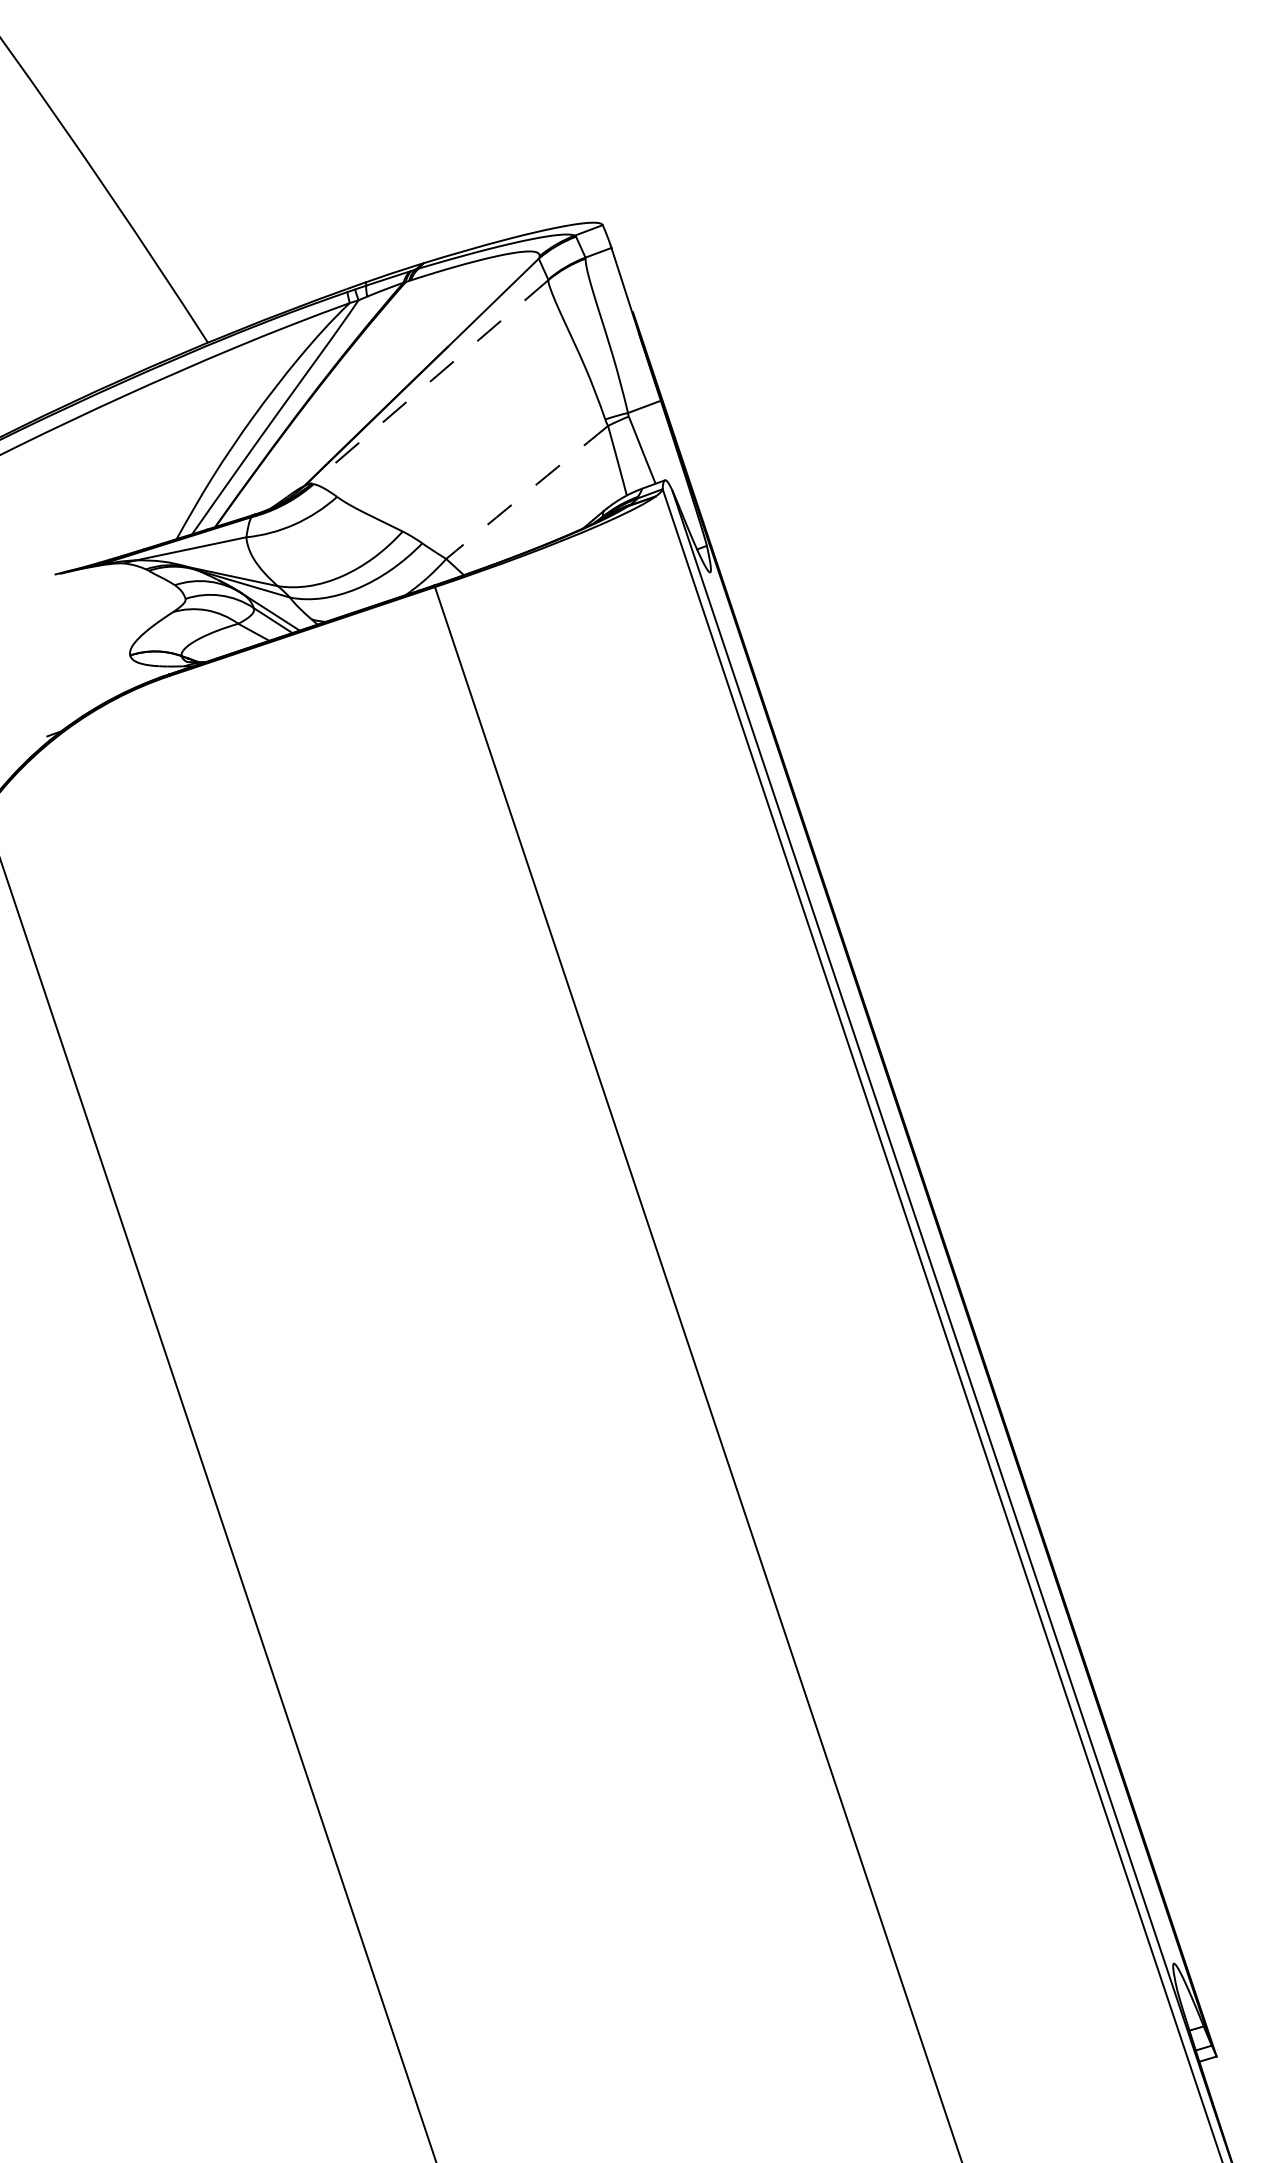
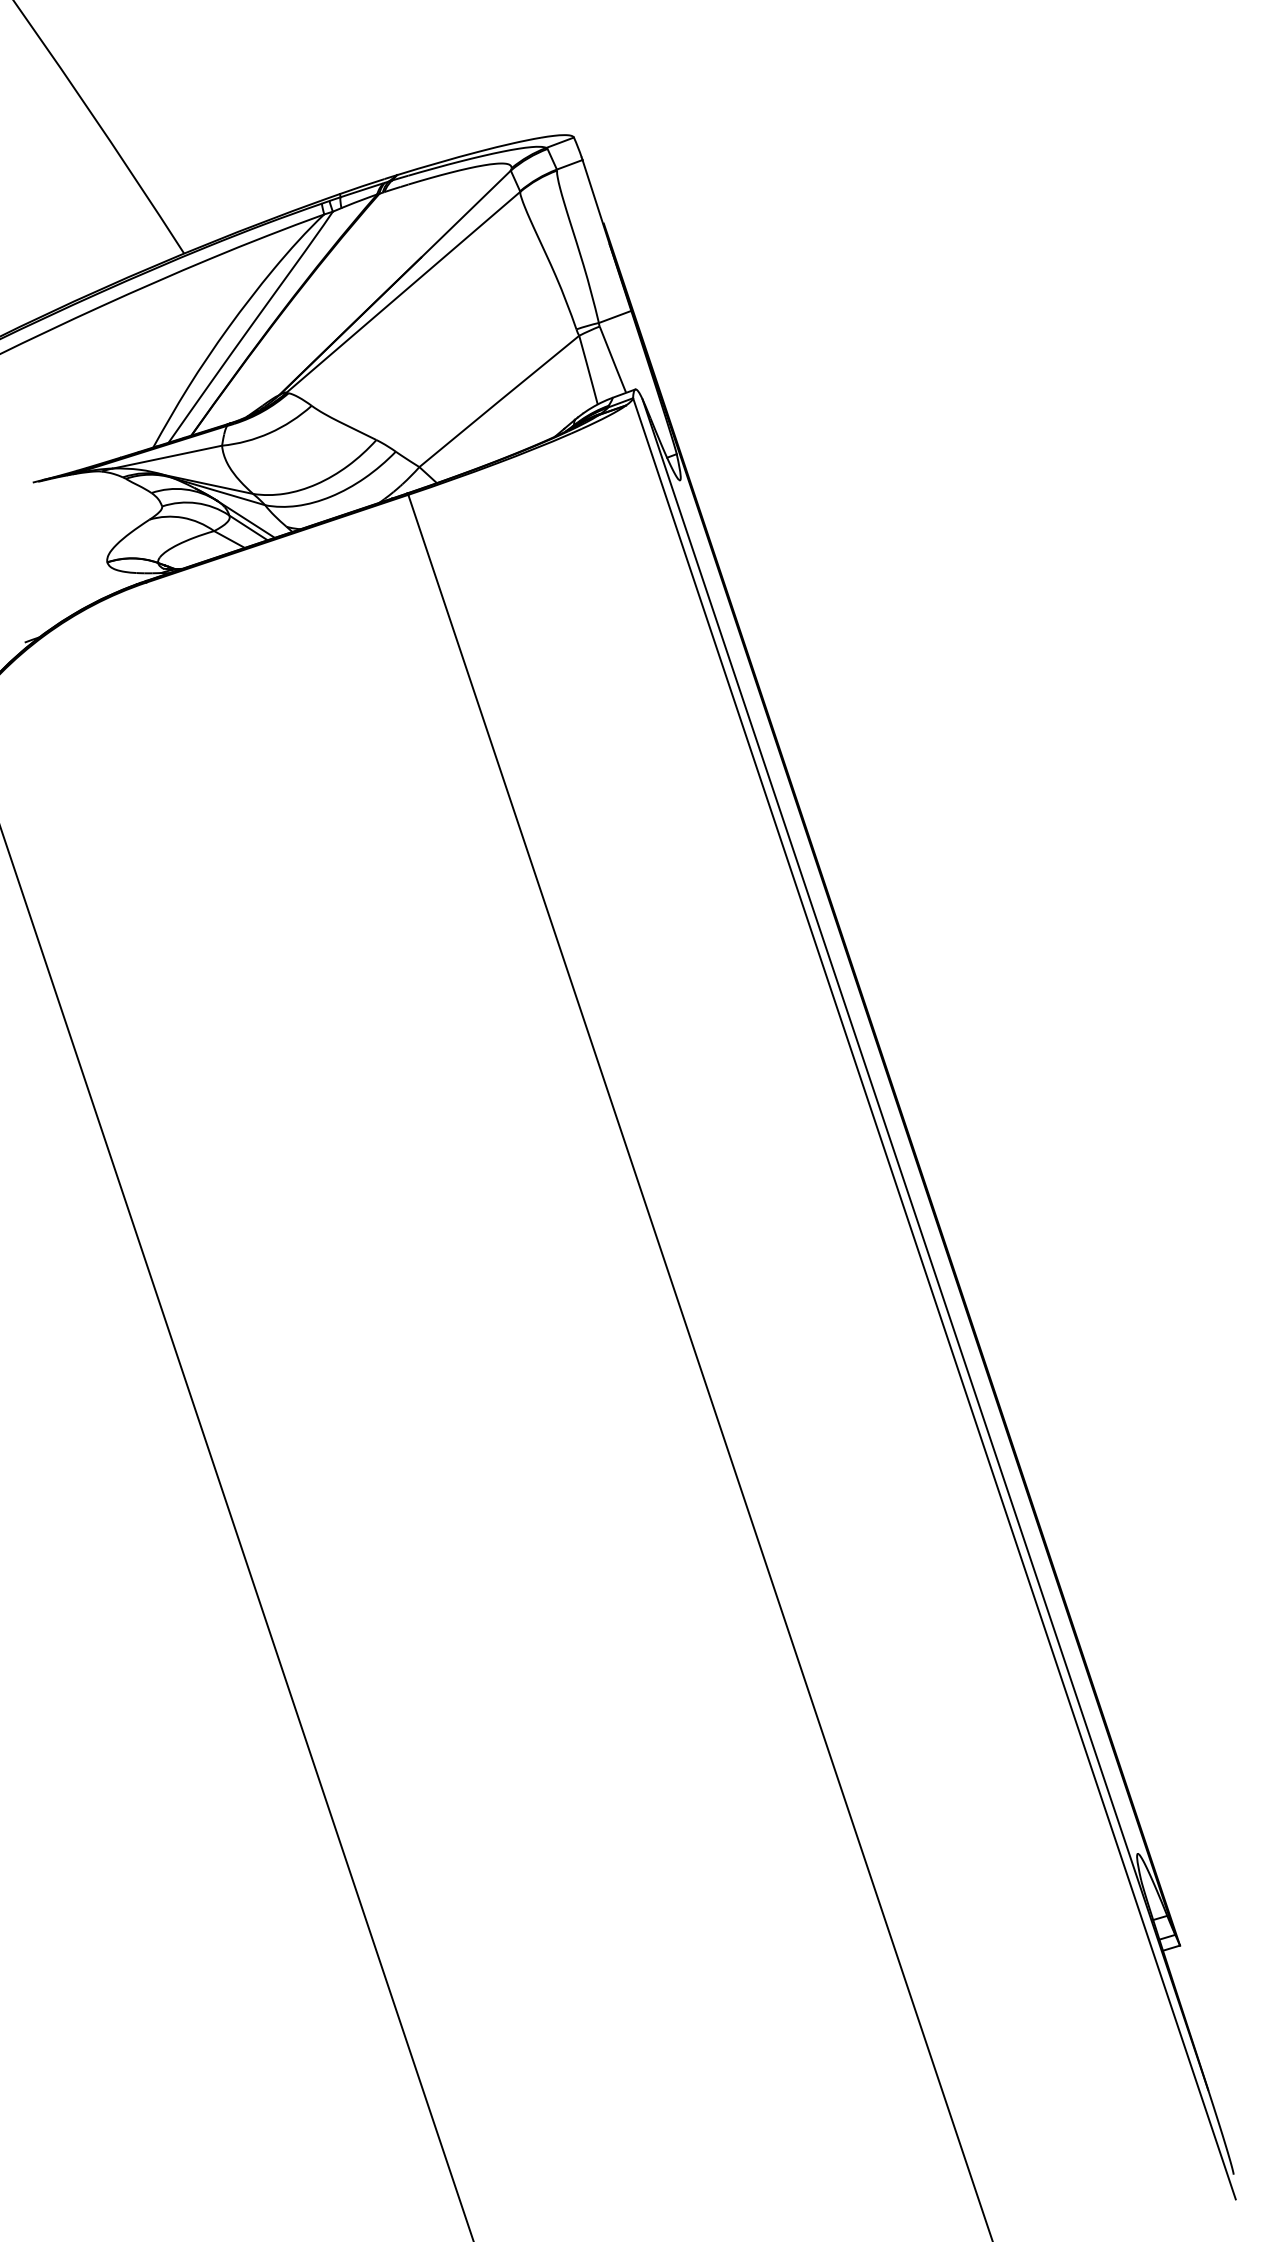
line: (430, 382) -> (403, 292), dashed -> solid
arc: (527, 492) -> (499, 401), dashed -> solid

